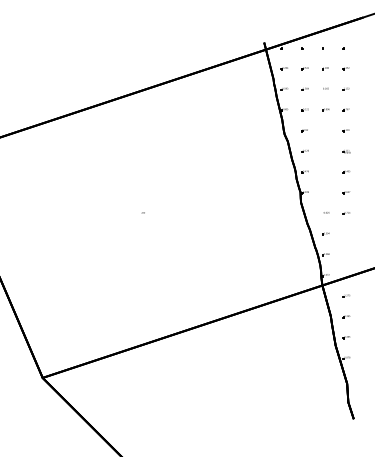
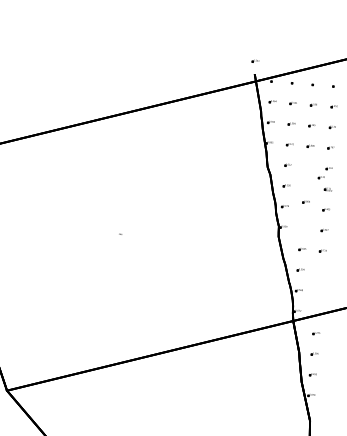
part: (263, 29) -> (255, 61), added
part: (338, 139) -> (321, 176), added
part: (325, 165) -> (305, 201), added

